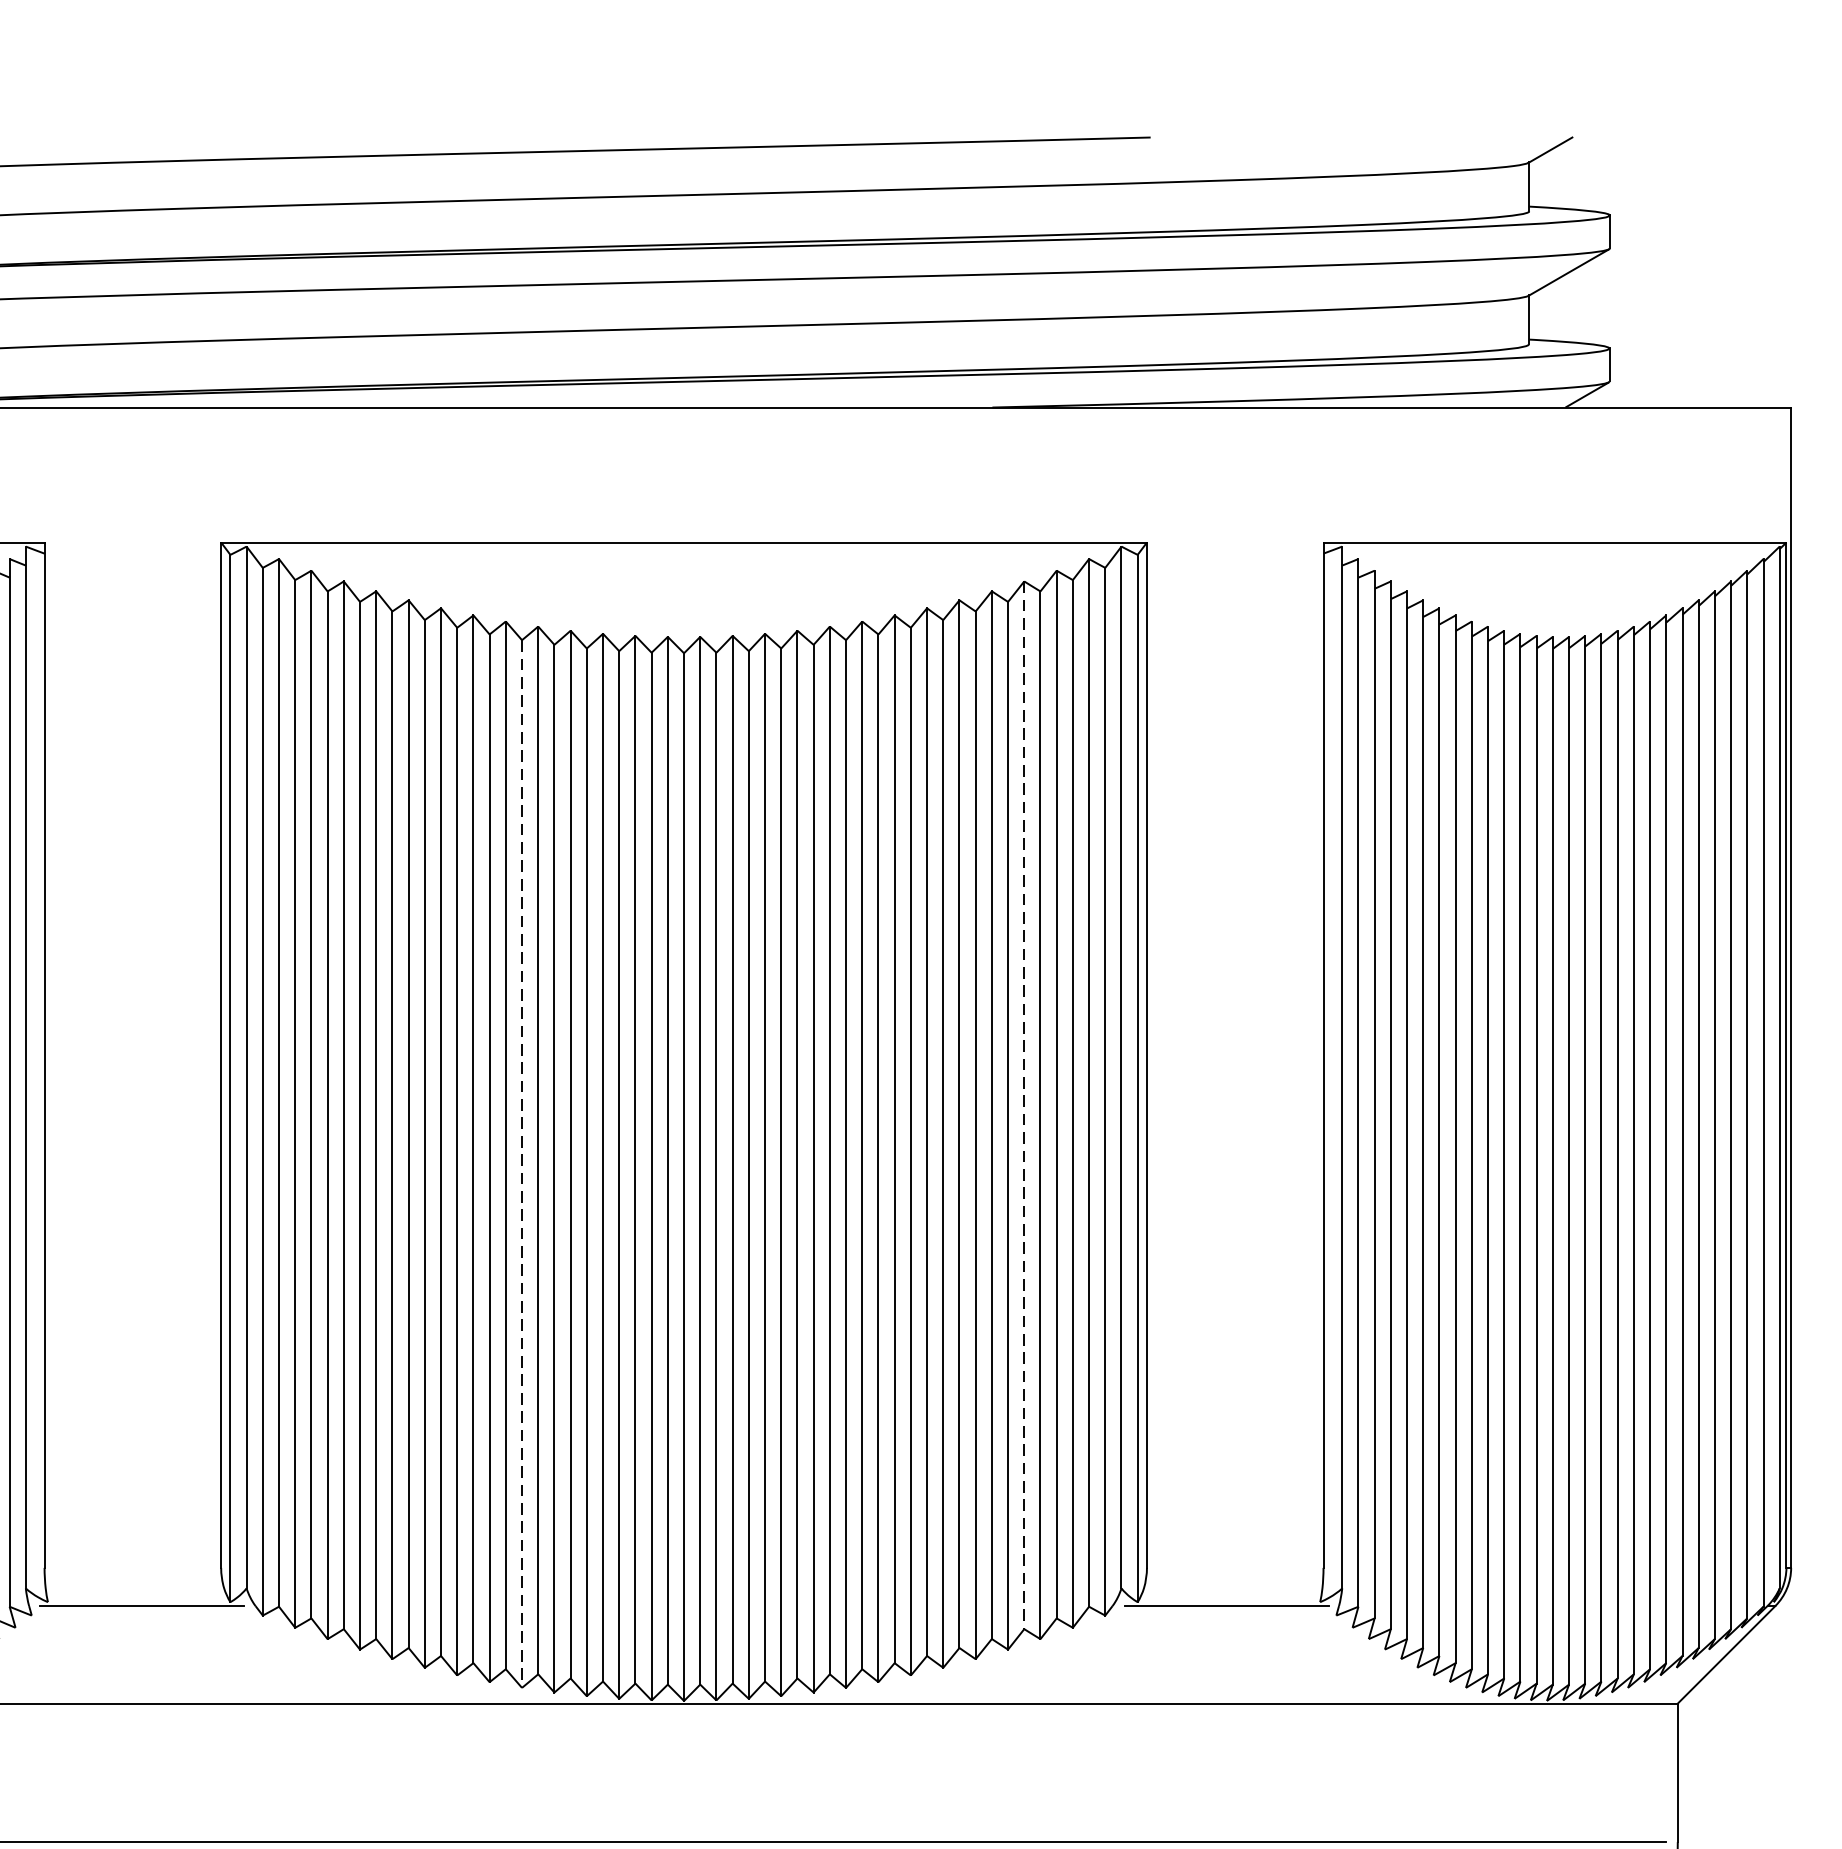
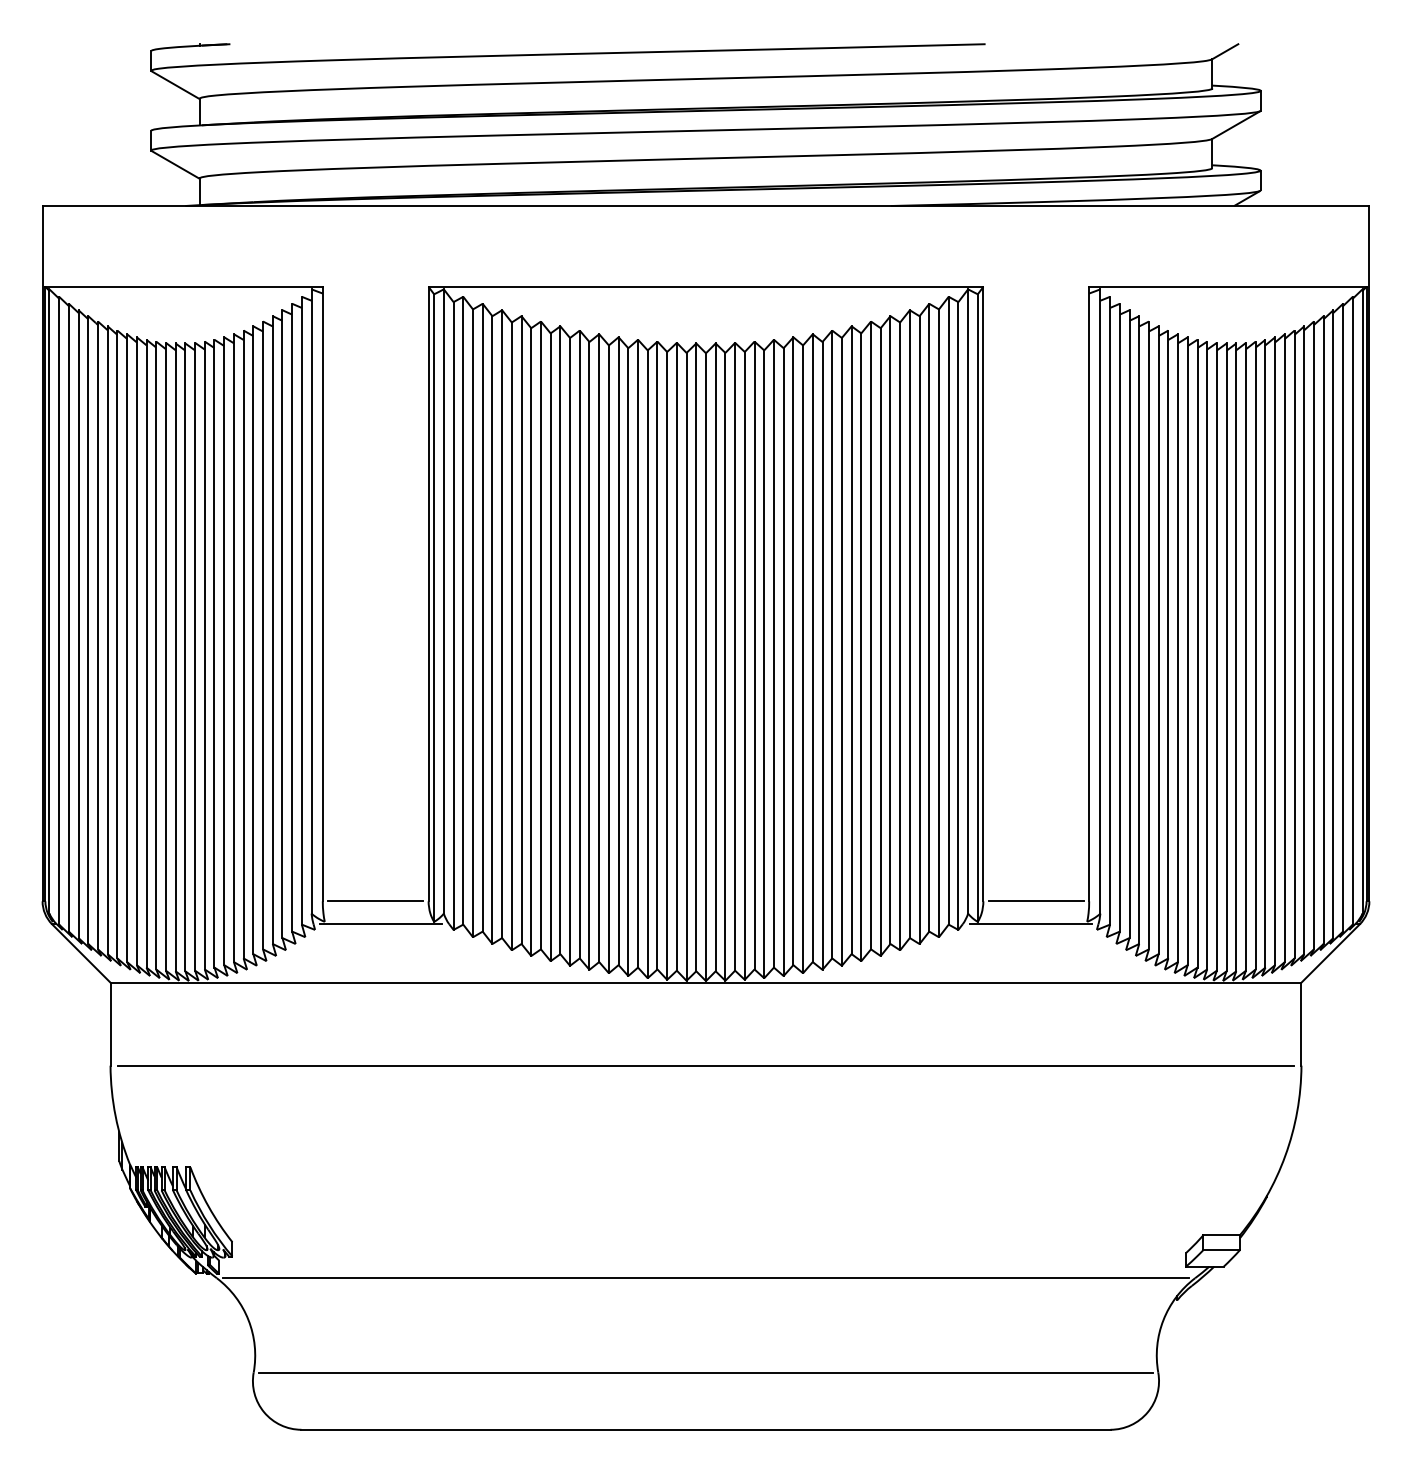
line: (1023, 1105) -> (909, 624), dashed -> solid
line: (521, 1164) -> (608, 659), dashed -> solid
line: (132, 1568) -> (375, 901), added
line: (1235, 1568) -> (1036, 901), added

